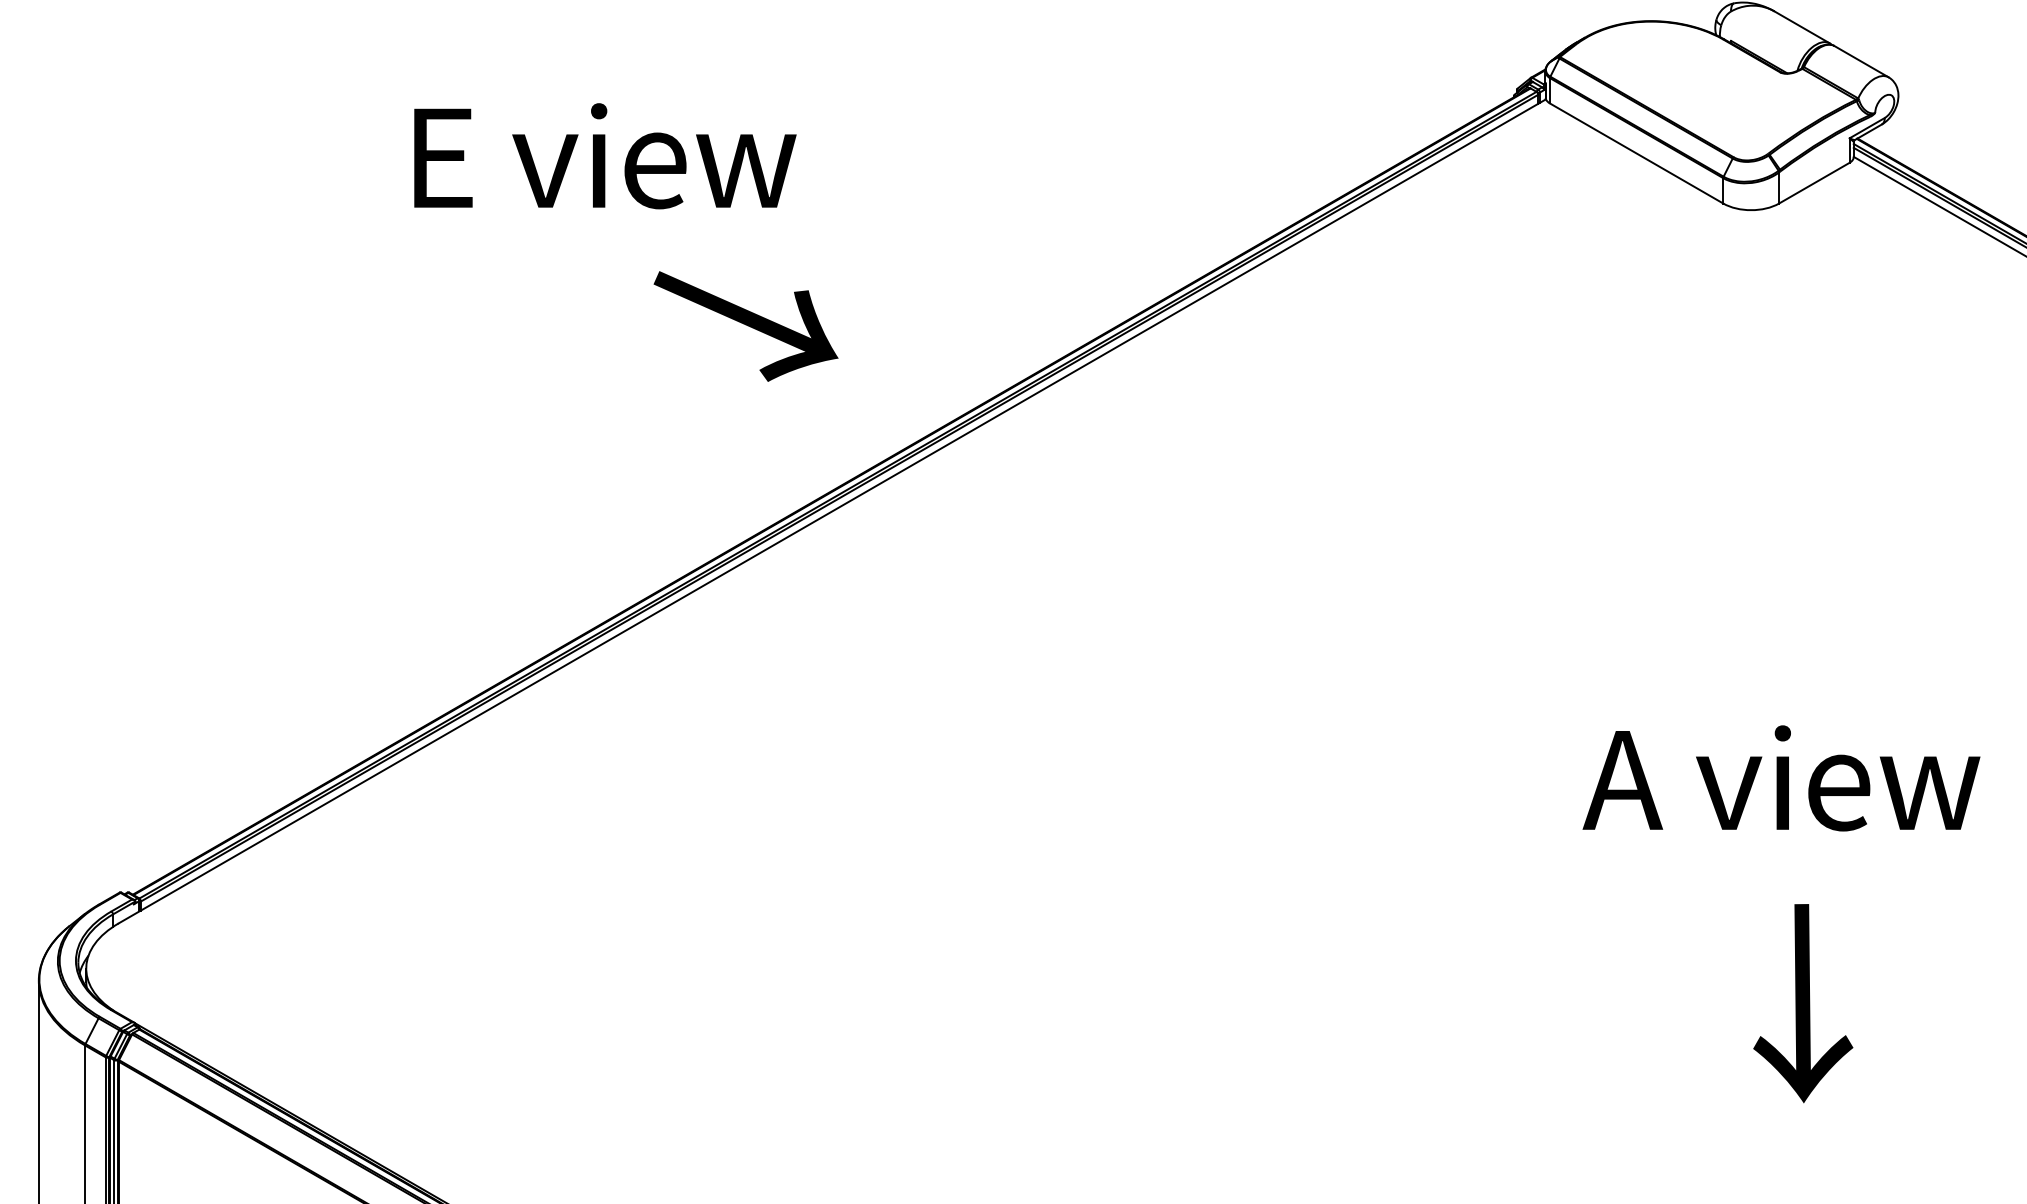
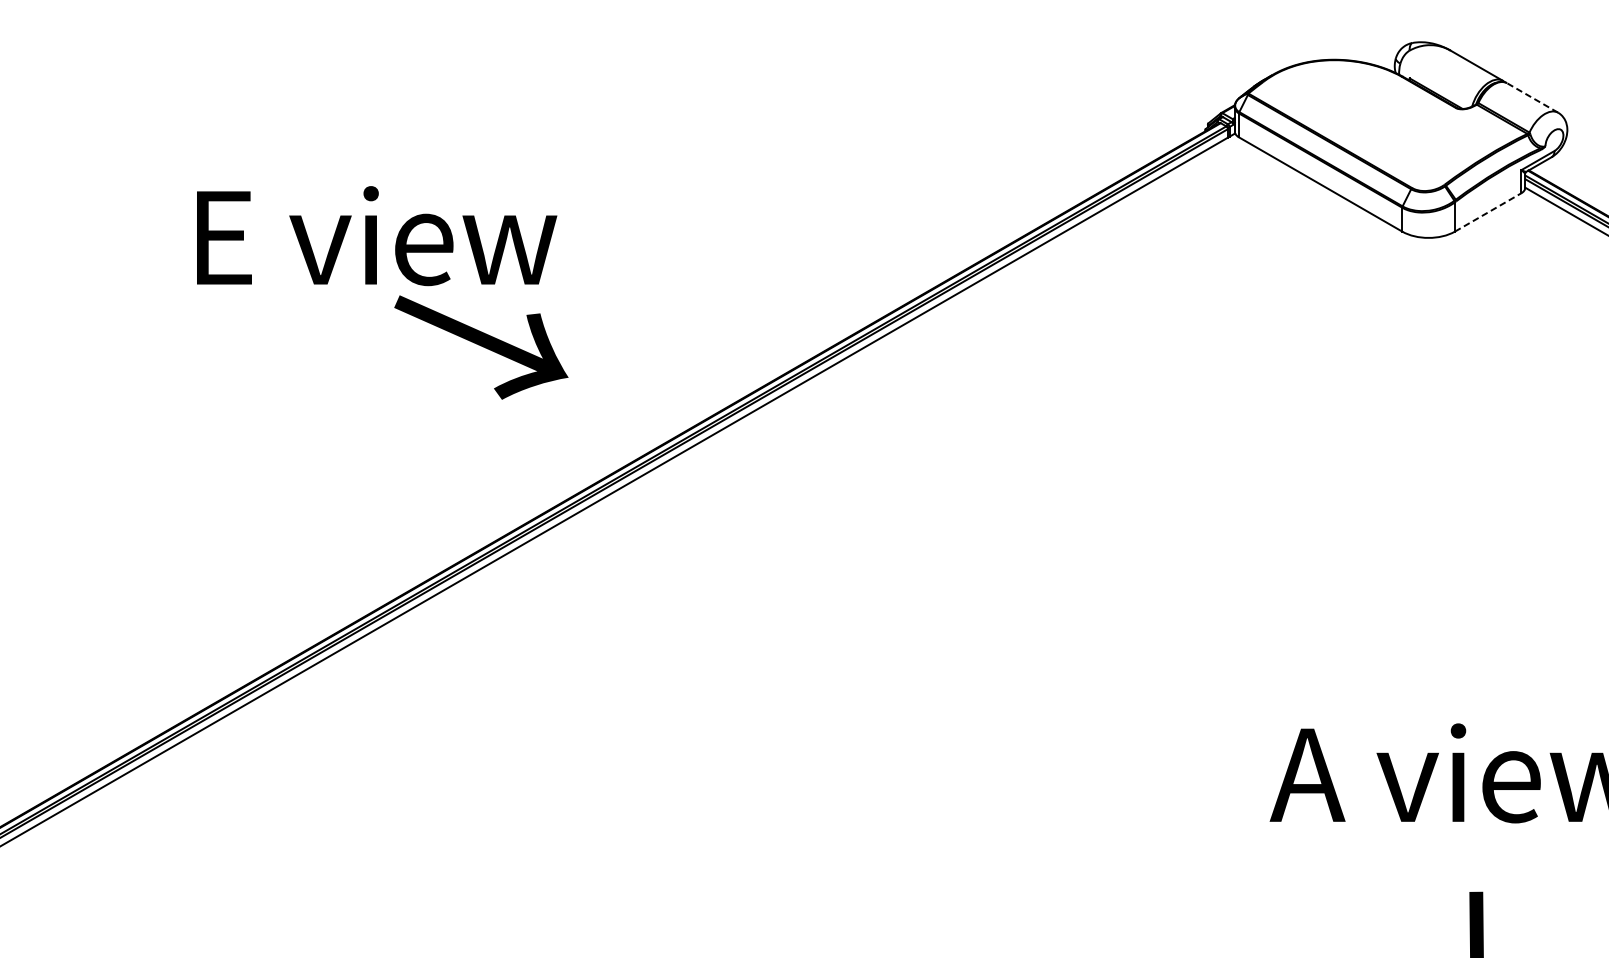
line: (1861, 61) -> (1532, 97), solid -> dashed
text: (605, 156) -> (377, 236), moved
line: (1814, 183) -> (1488, 212), solid -> dashed

